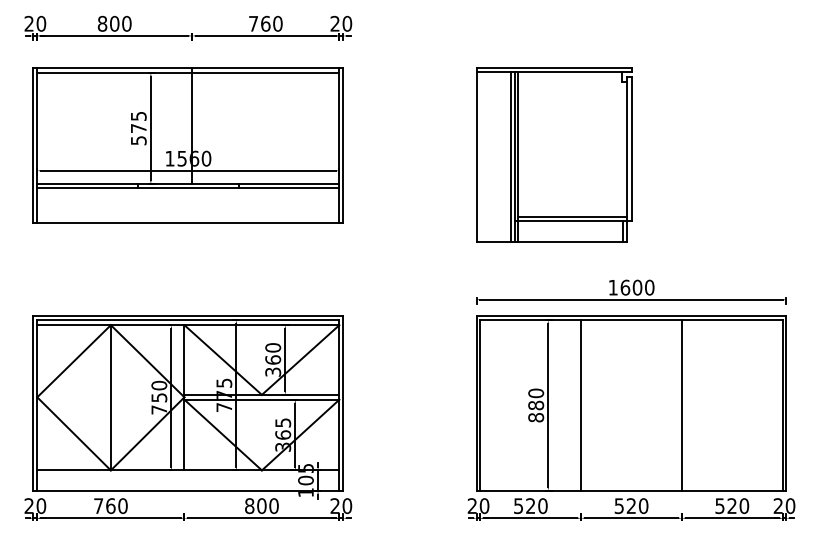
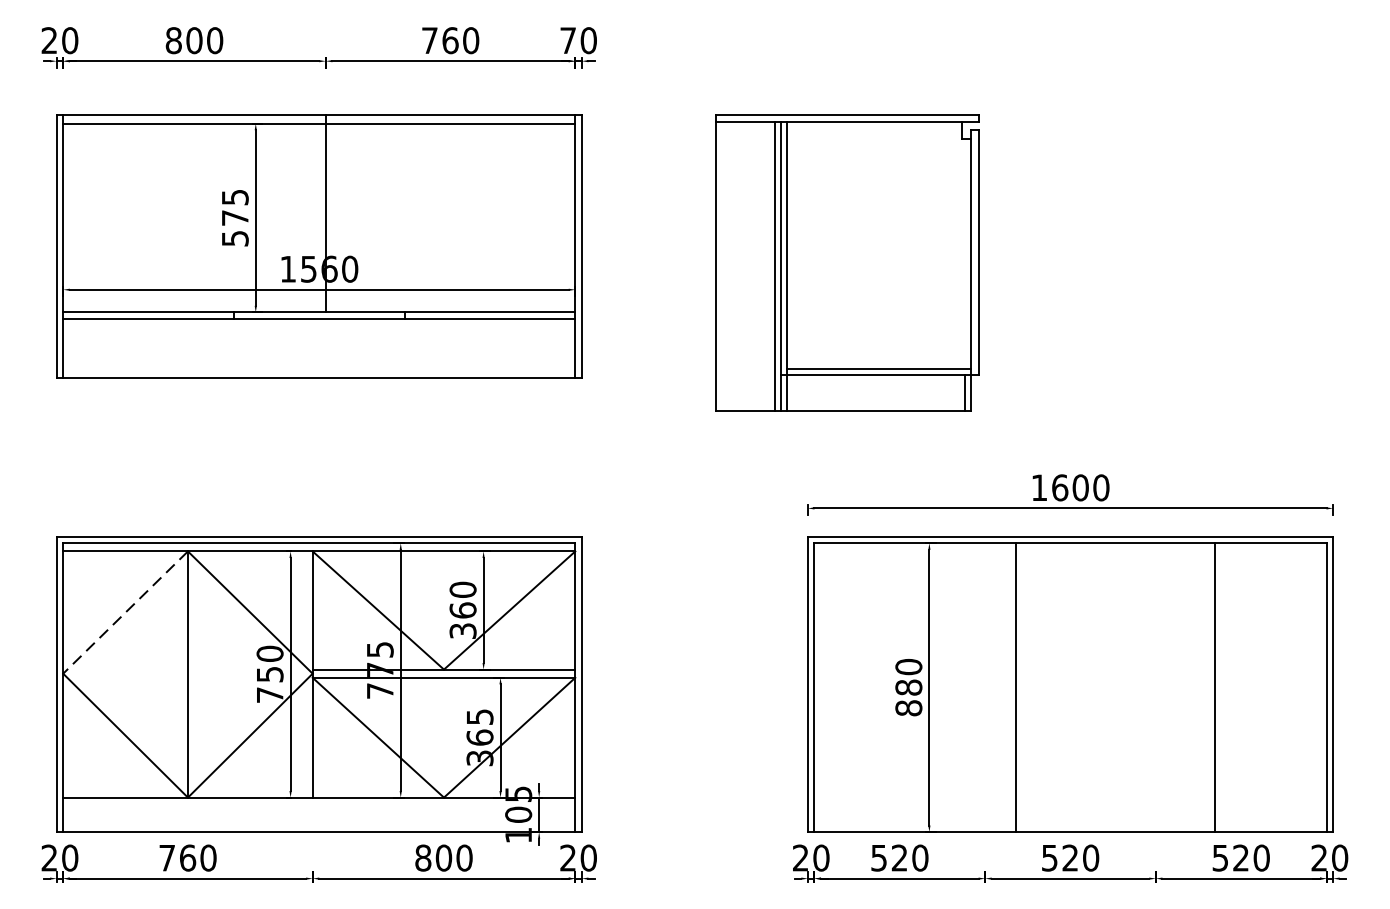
text: (334, 23) -> (567, 40), 20 -> 70
part: (554, 154) -> (848, 262), moved
line: (74, 361) -> (126, 612), solid -> dashed
line: (581, 405) -> (1016, 687), moved
line: (681, 405) -> (1214, 687), moved

